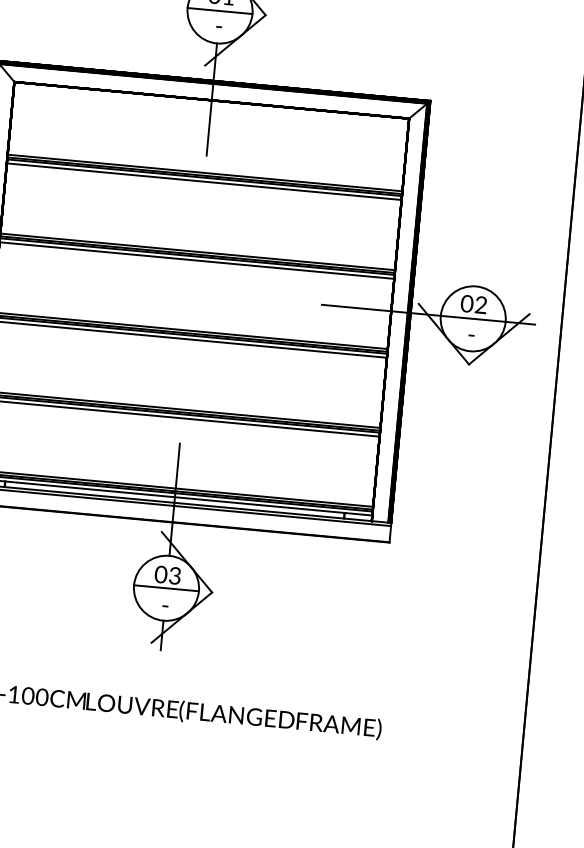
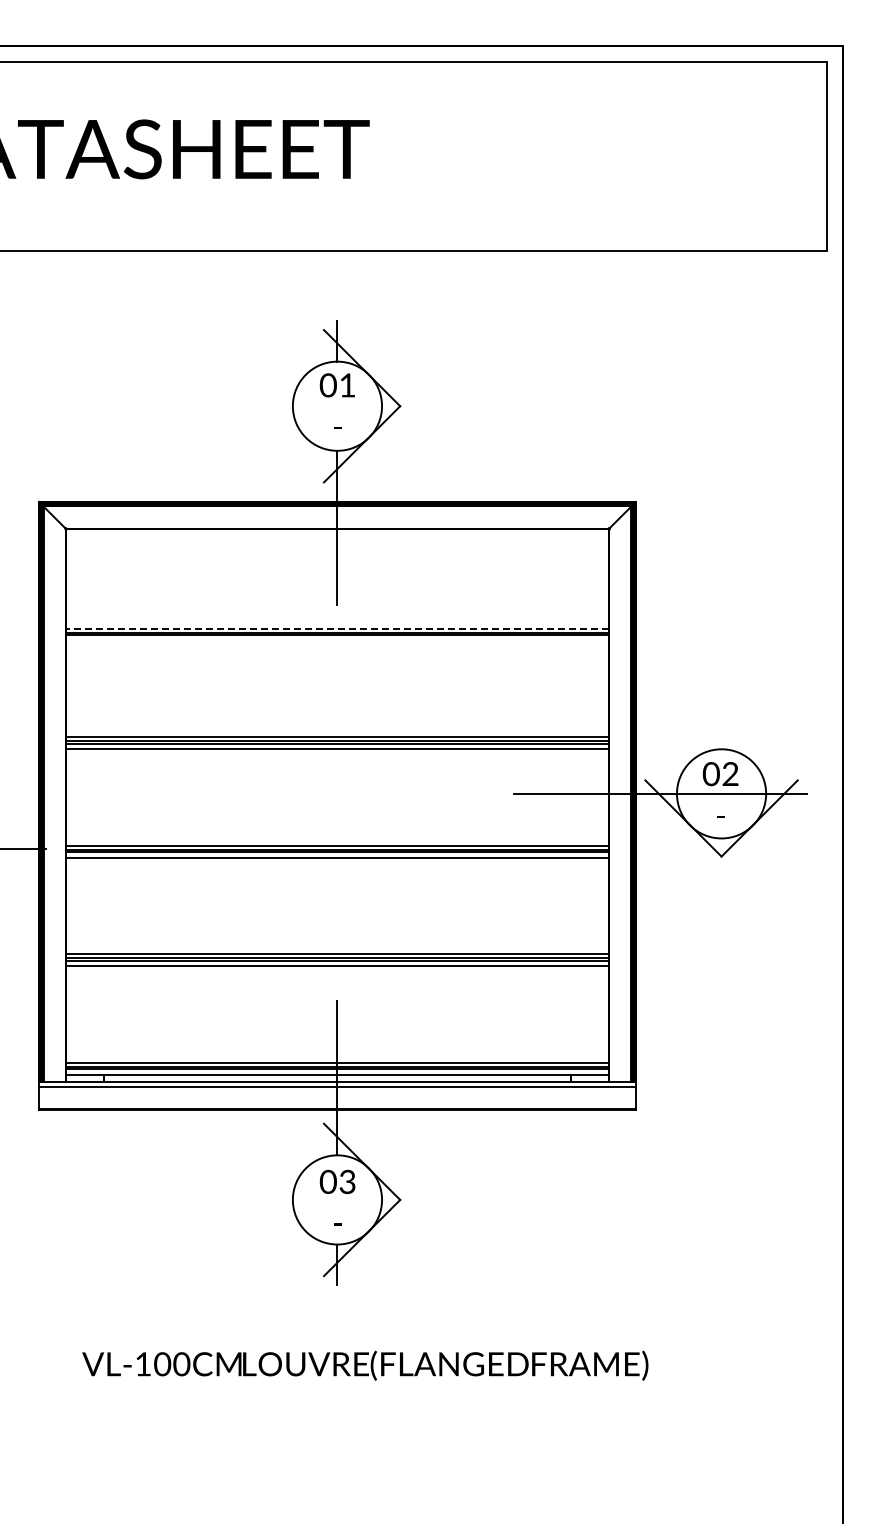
line: (220, 11) -> (337, 406), removed
line: (204, 172) -> (336, 628), solid -> dashed
line: (204, 181) -> (337, 640), removed
line: (166, 587) -> (337, 1199), removed

